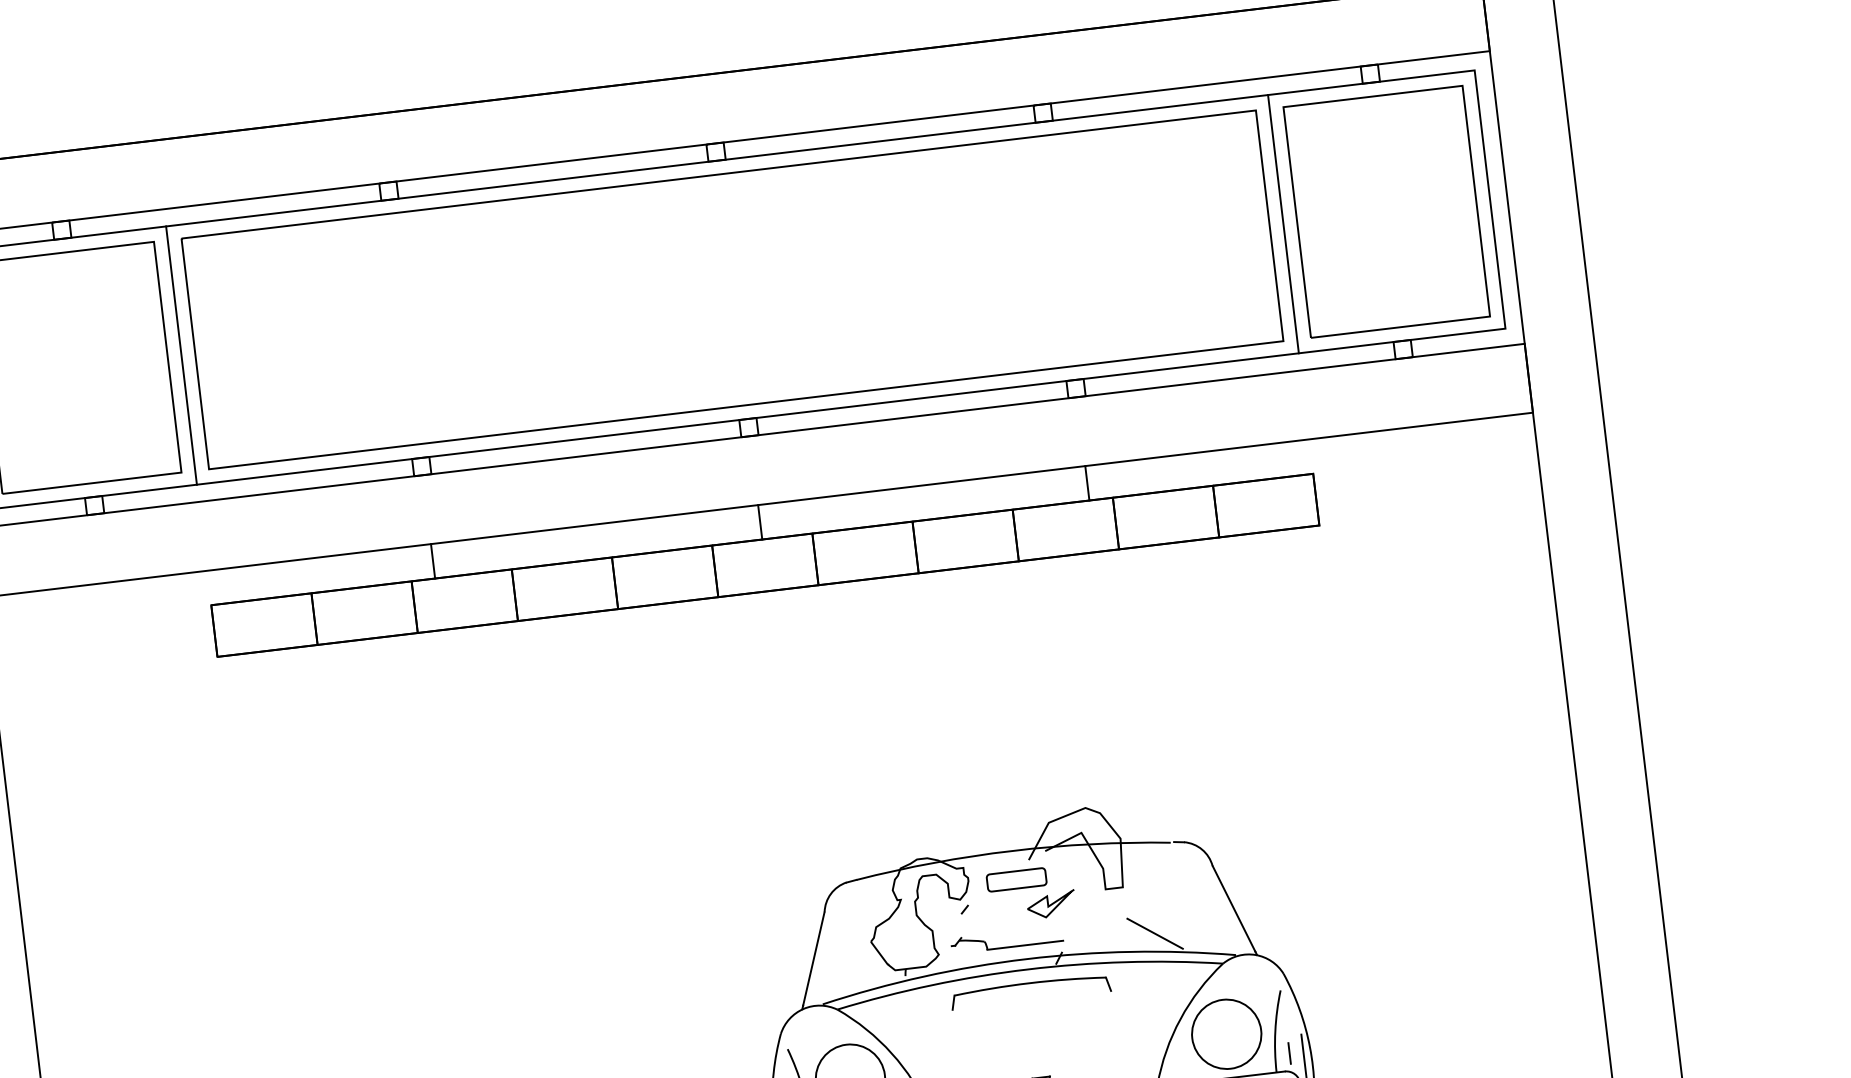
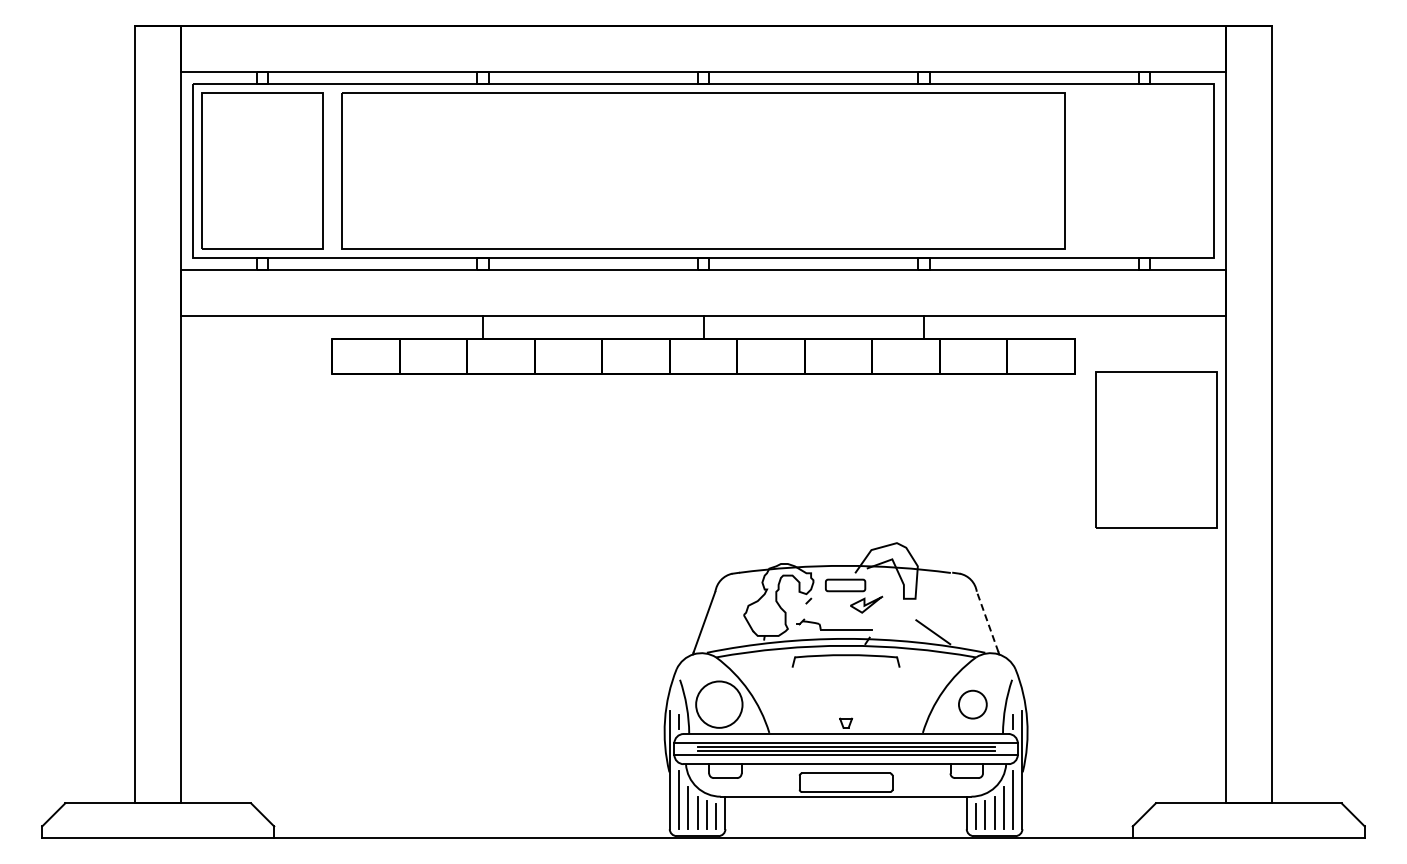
part: (1386, 211) -> (1156, 449), moved
line: (1283, 223) -> (1074, 170), removed
line: (181, 354) -> (332, 170), removed
line: (1233, 909) -> (987, 622), solid -> dashed
circle: (1226, 1034) -> (972, 704), size x0.6

